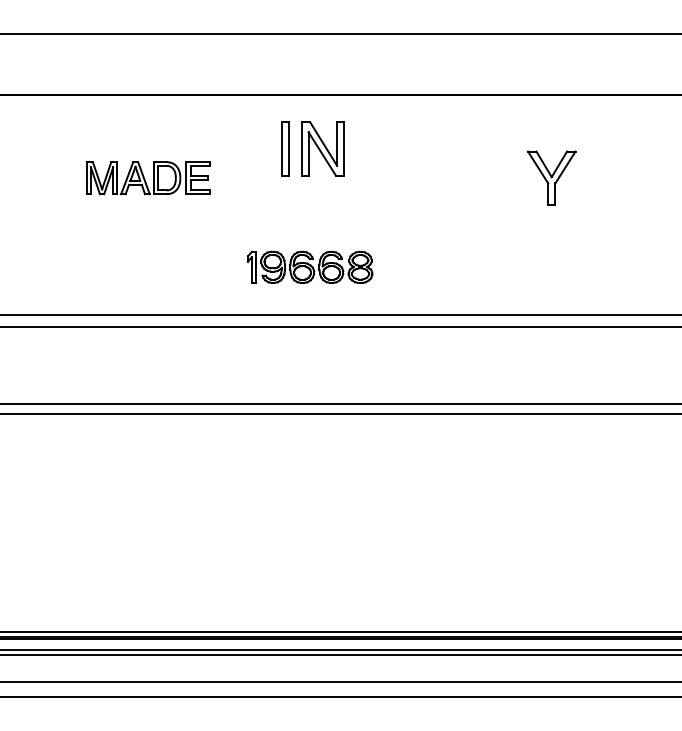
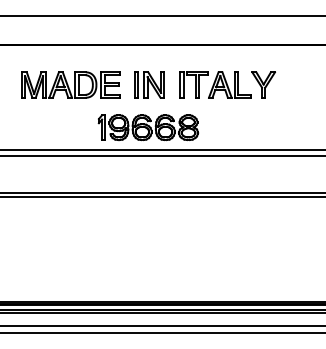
part: (312, 147) -> (149, 84), moved
part: (147, 177) -> (70, 84), size x1.67
part: (450, 177) -> (215, 84), added
part: (308, 267) -> (147, 127), size x1.67

